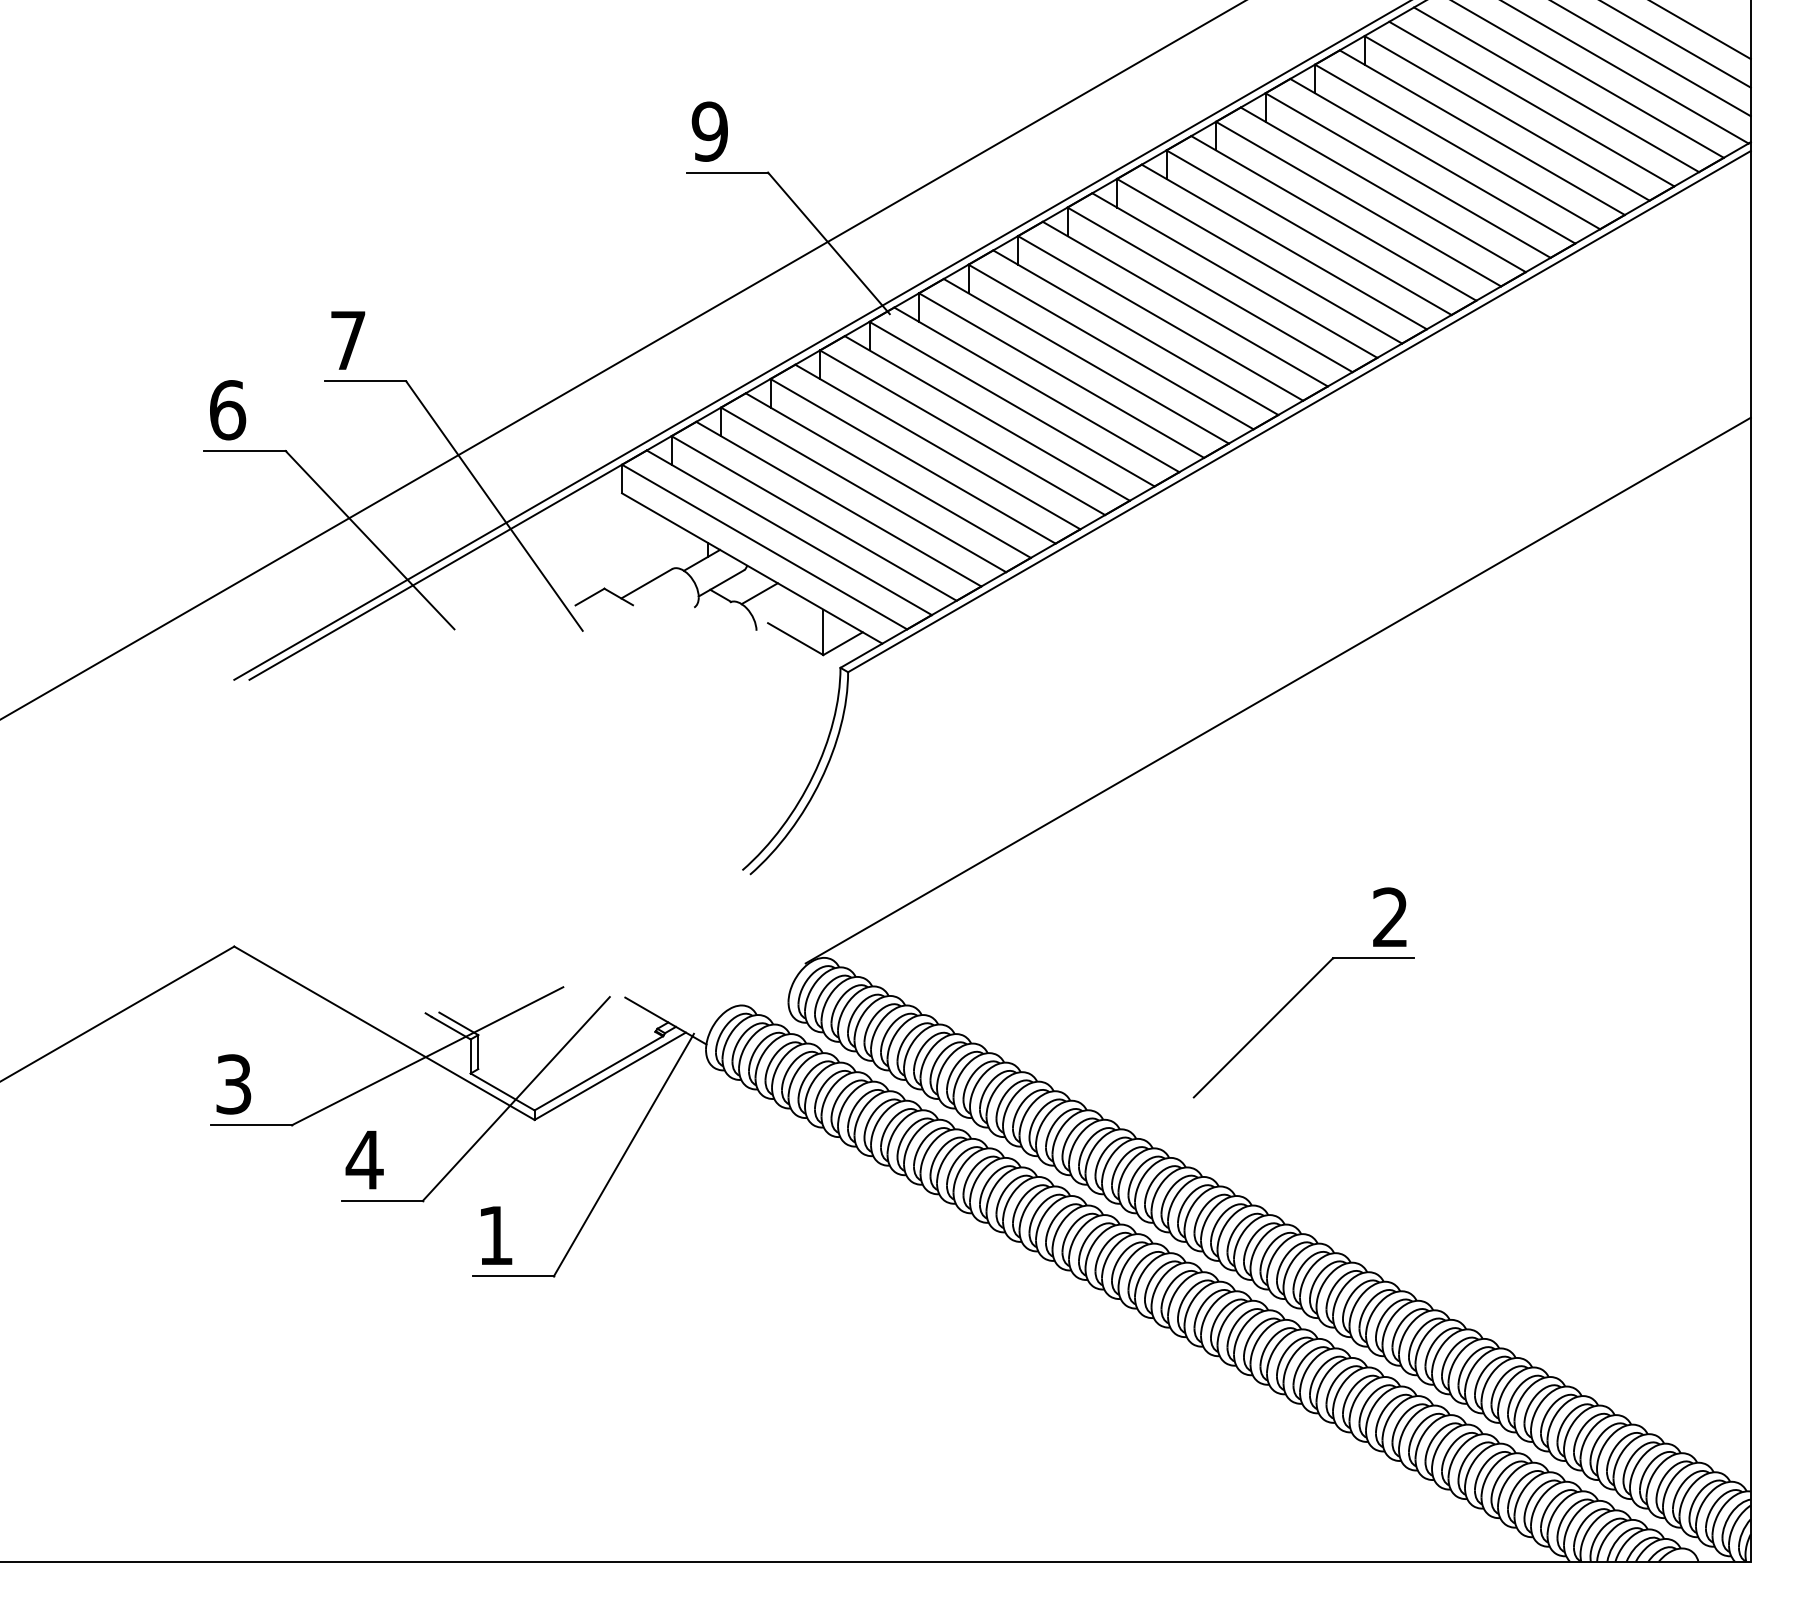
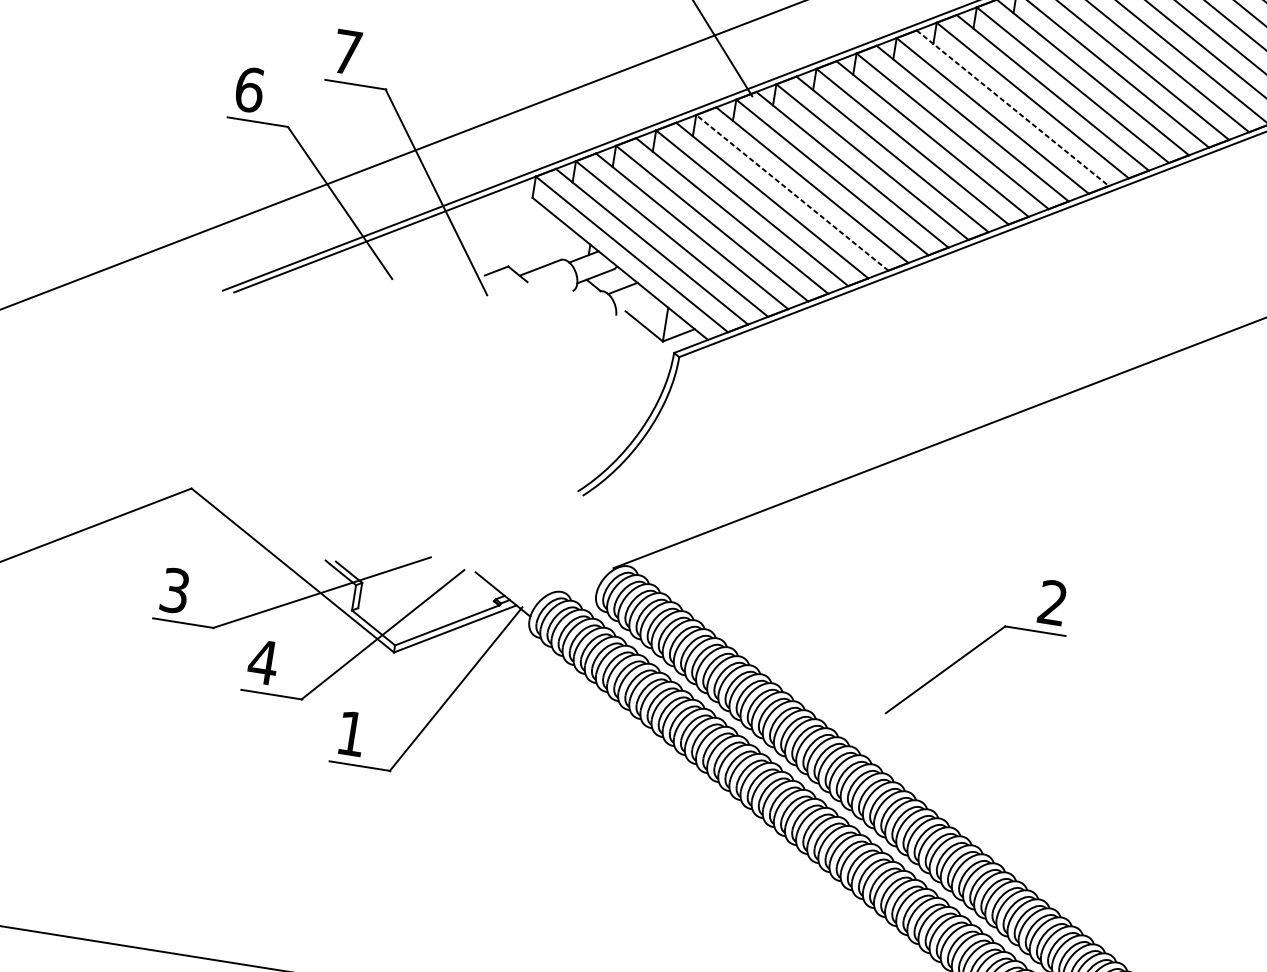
line: (1234, 275) -> (1012, 108), solid -> dashed
line: (962, 432) -> (792, 192), solid -> dashed

